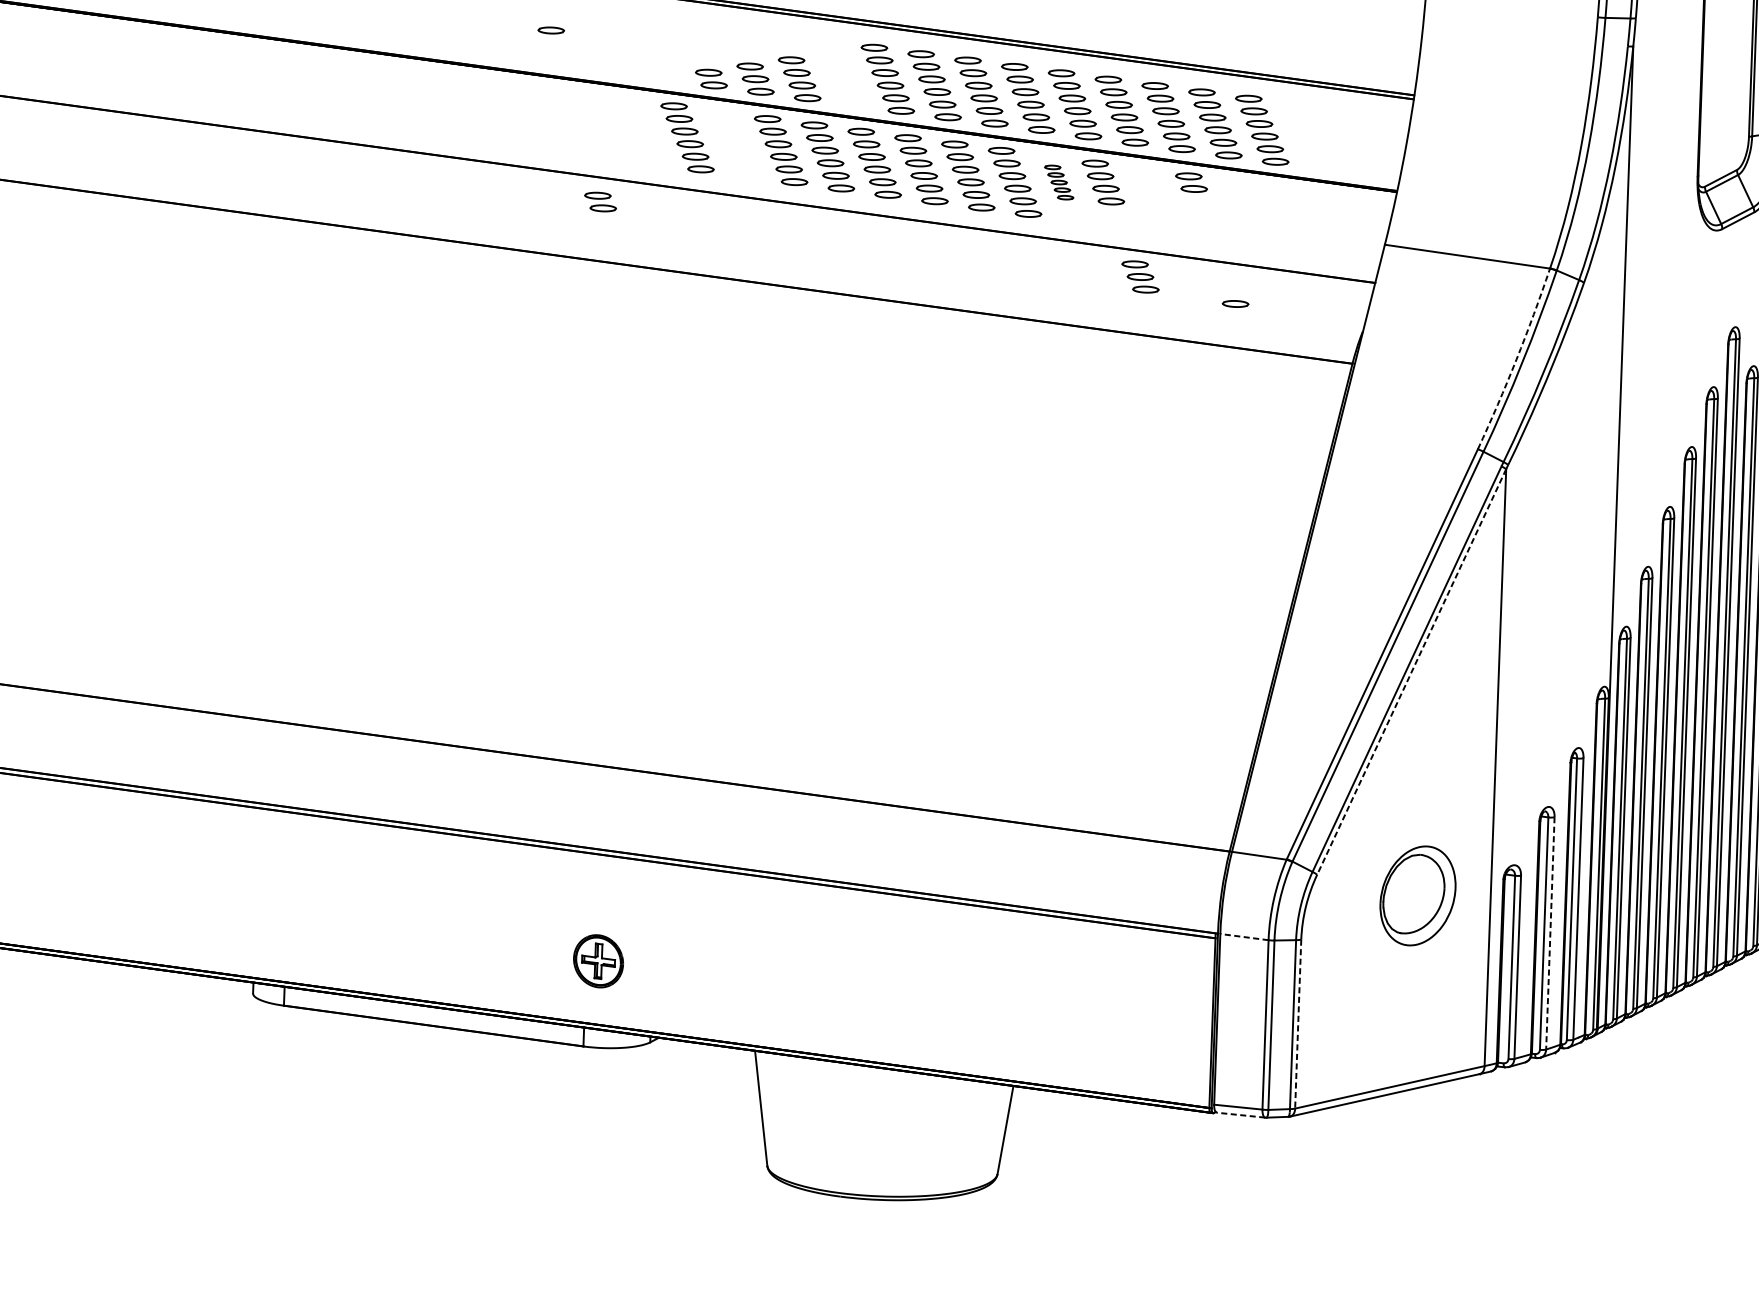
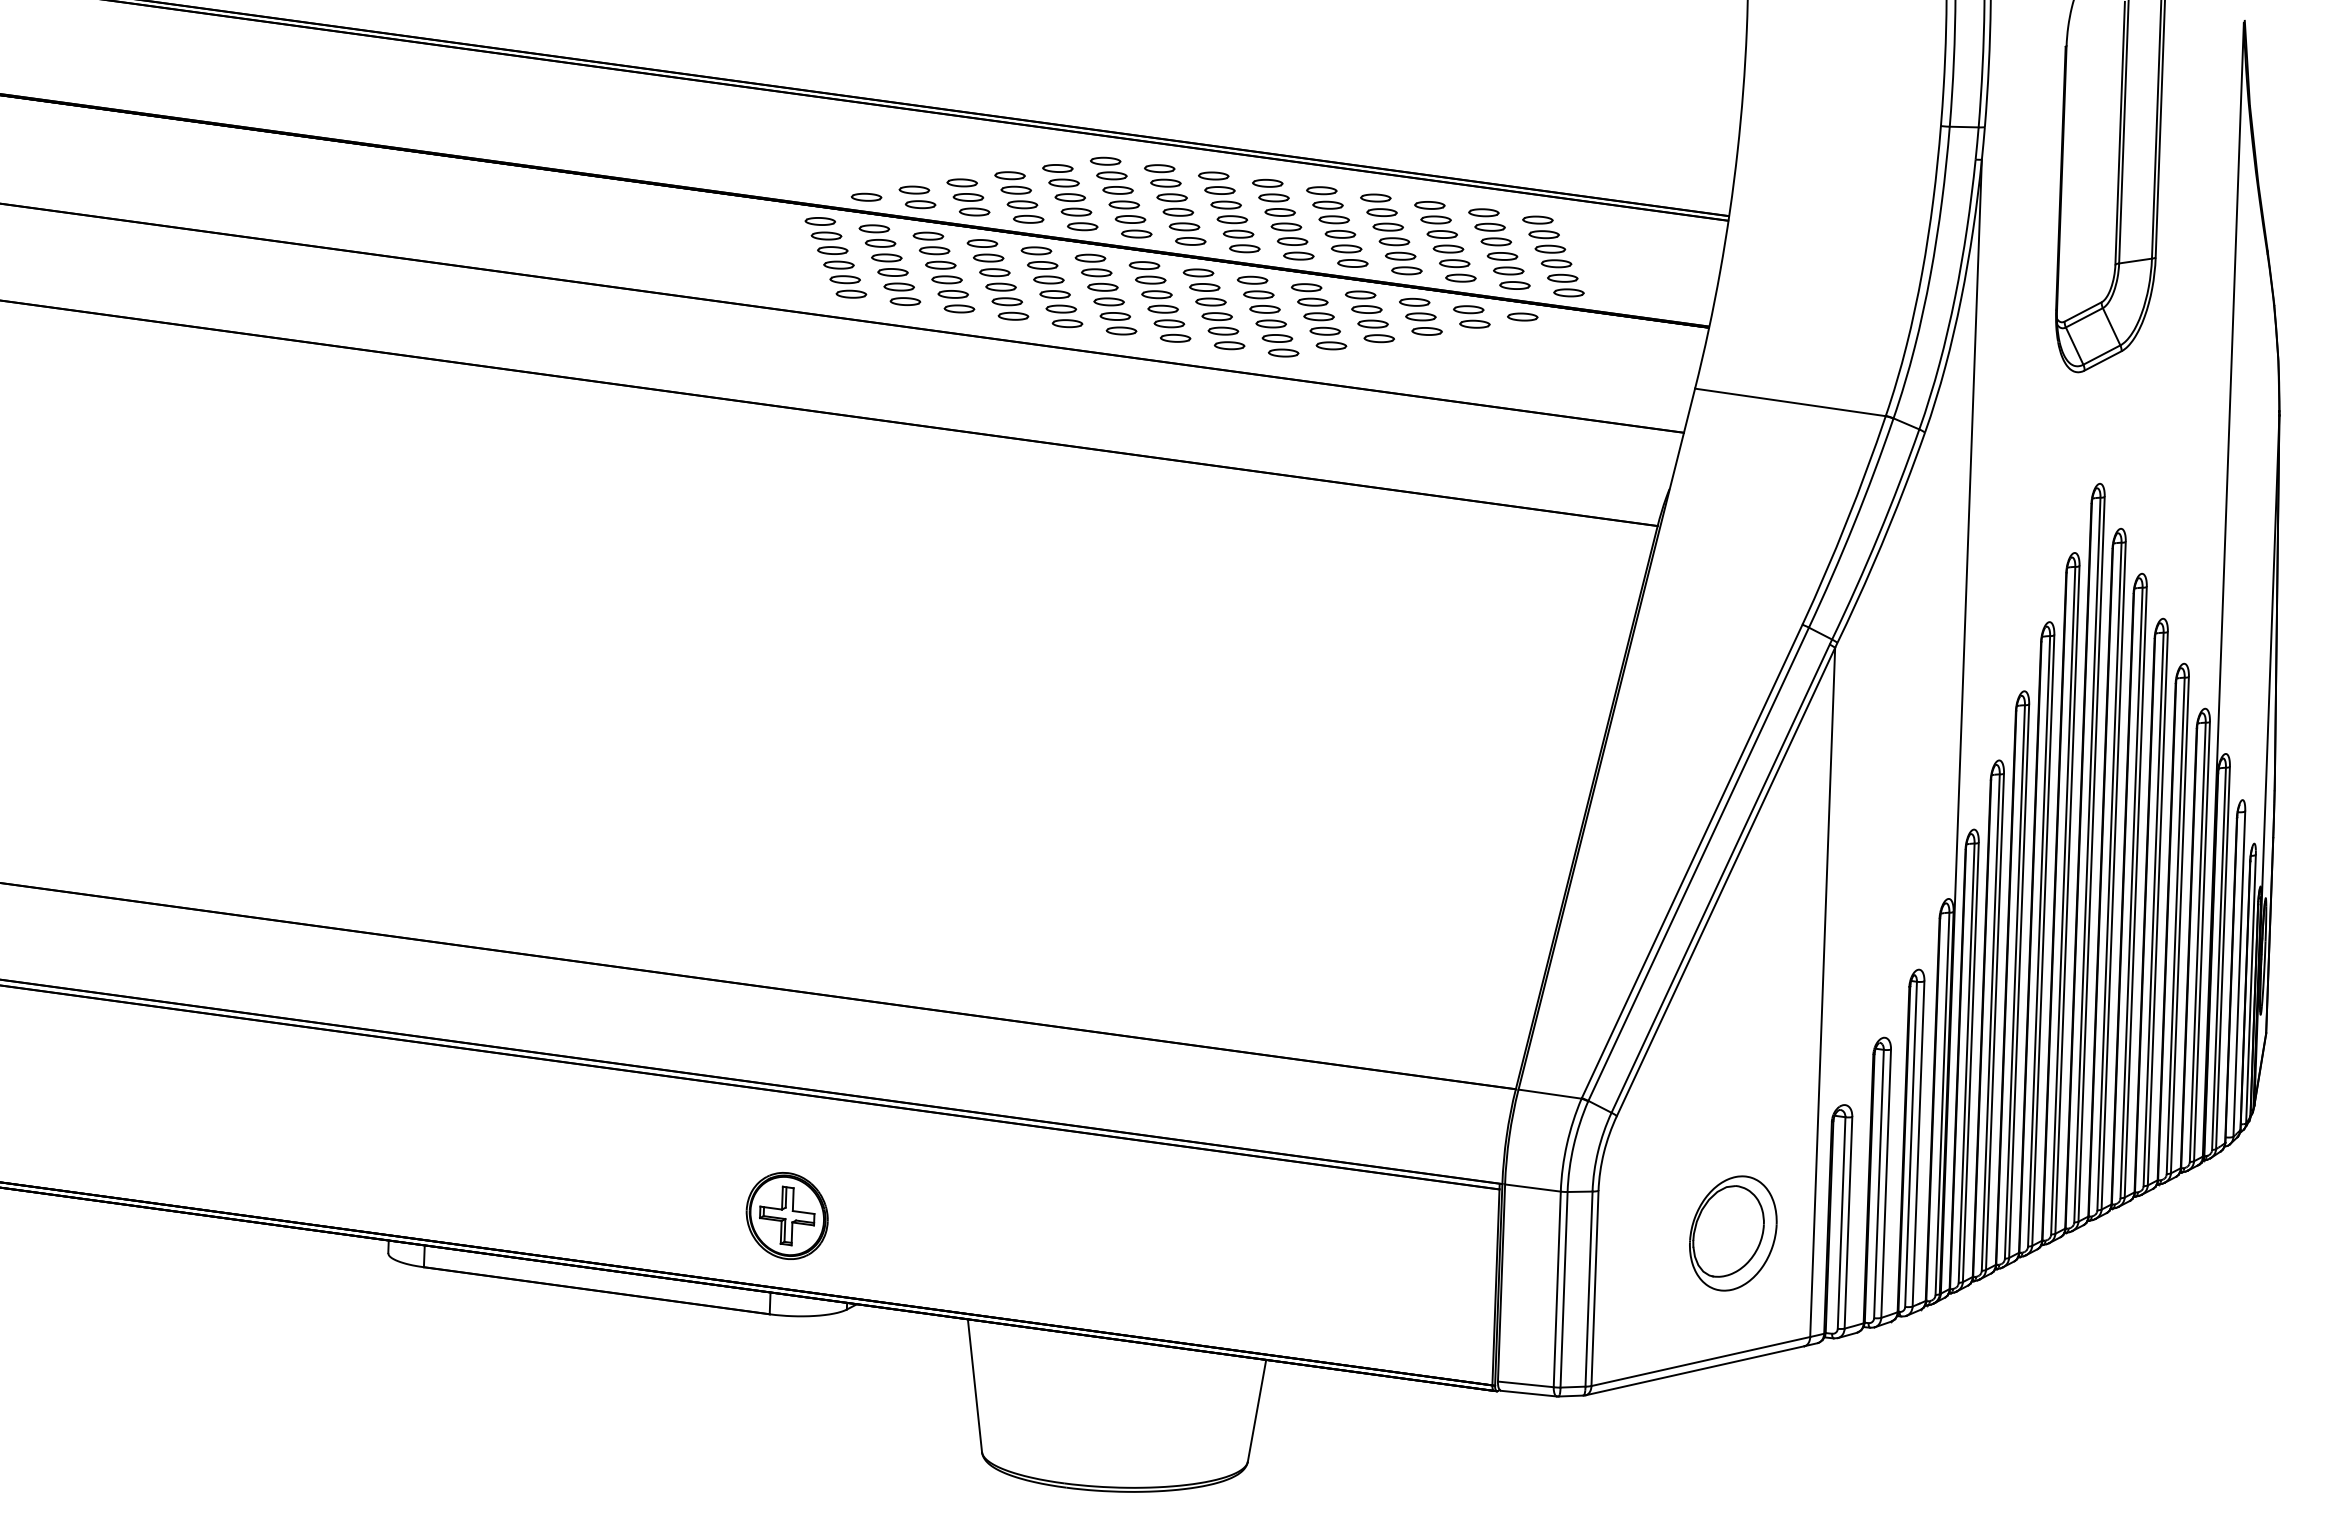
part: (551, 29) -> (866, 196), moved
part: (843, 79) -> (1070, 197), added
part: (640, 131) -> (835, 257), added
part: (733, 144) -> (943, 272), added
part: (1058, 182) -> (1318, 316), size x1.67
part: (600, 202) -> (789, 339), removed
part: (1140, 276) -> (1420, 316), moved
part: (1235, 303) -> (1522, 316), moved
arc: (1516, 359) -> (1846, 521), dashed -> solid
line: (1411, 672) -> (1725, 882), dashed -> solid
part: (1418, 895) -> (1733, 1233), moved
line: (1550, 934) -> (1886, 1184), dashed -> solid
line: (1244, 936) -> (1532, 1187), dashed -> solid
part: (597, 960) -> (786, 1215), size x1.43
line: (1298, 1024) -> (1595, 1288), dashed -> solid
line: (1240, 1115) -> (1528, 1393), dashed -> solid

